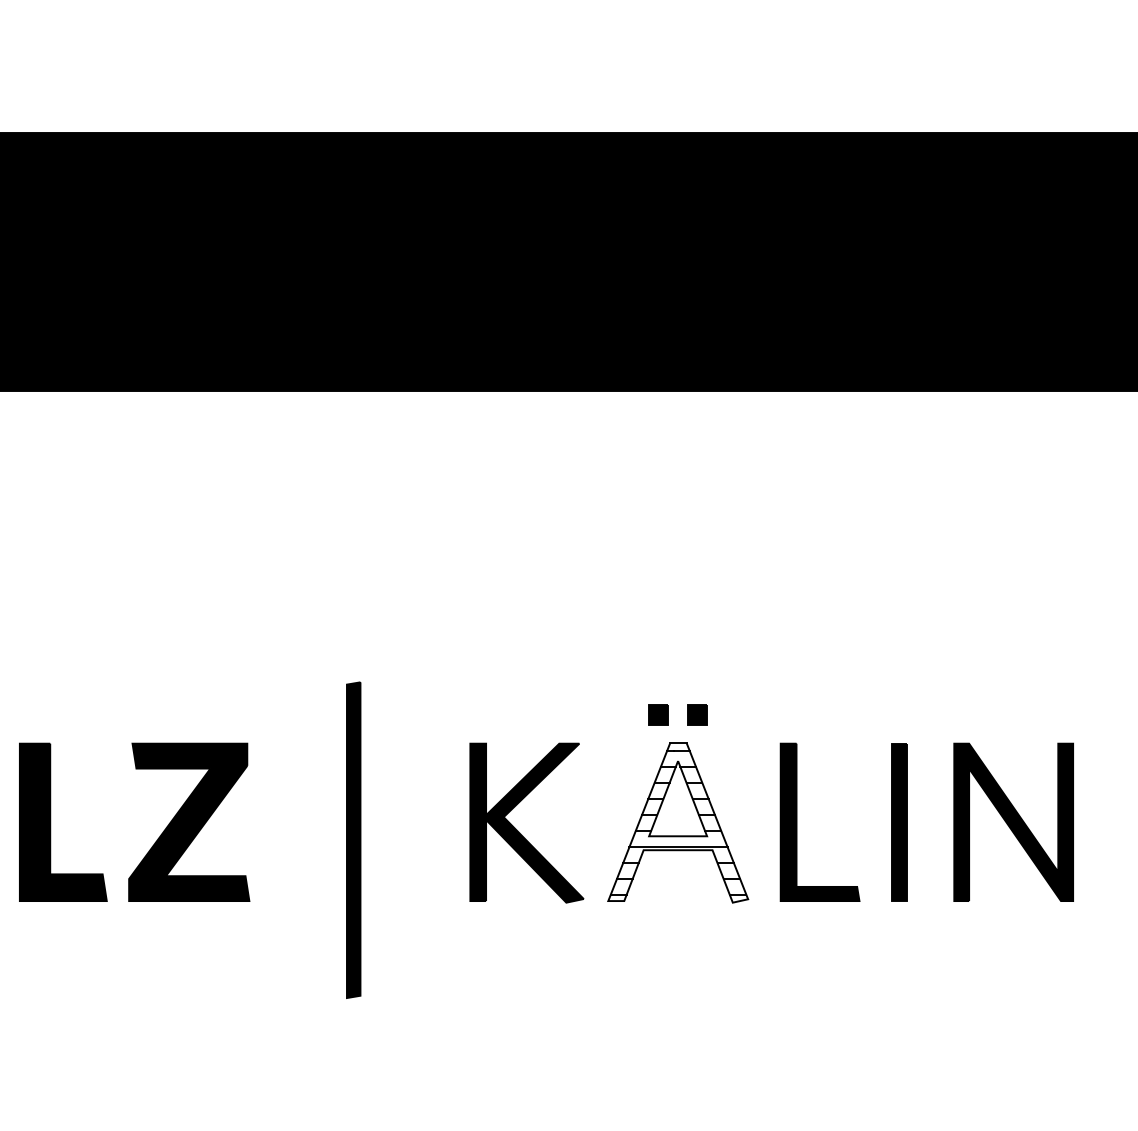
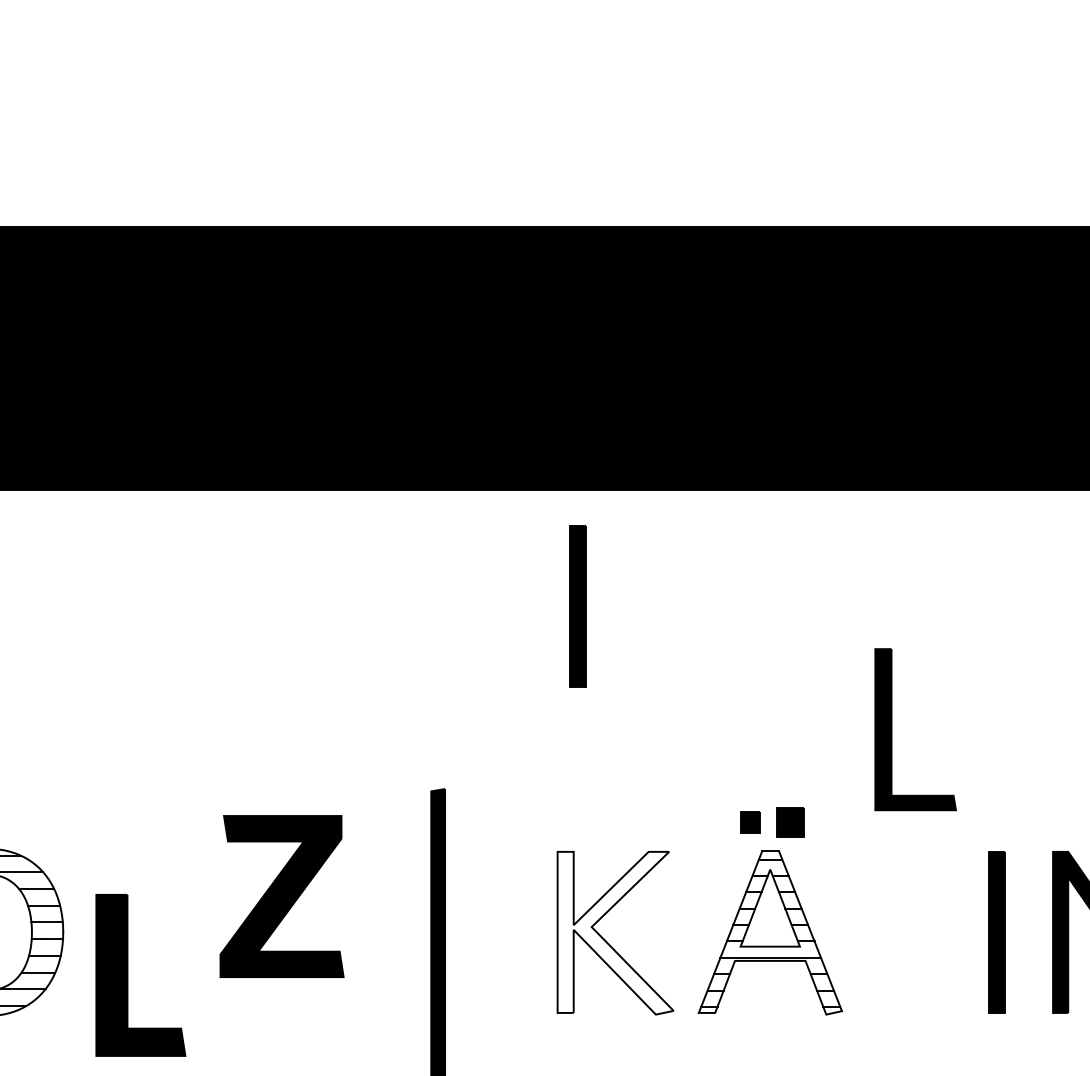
part: (490, 504) -> (578, 606), added
part: (697, 714) -> (790, 821), size x1.4
part: (51, 821) -> (128, 974), moved
part: (189, 821) -> (282, 895), moved
part: (797, 821) -> (892, 728), moved
fill: (526, 822) -> (615, 932), removed

